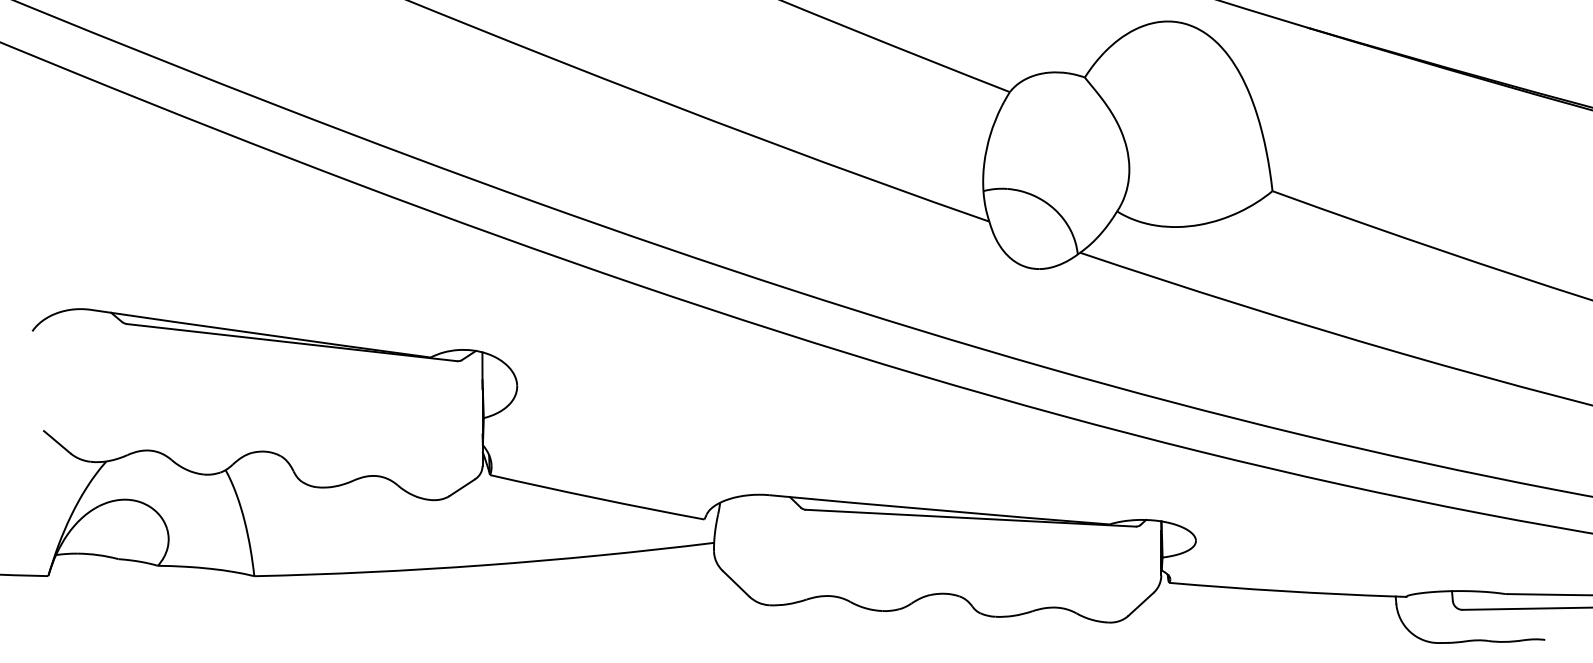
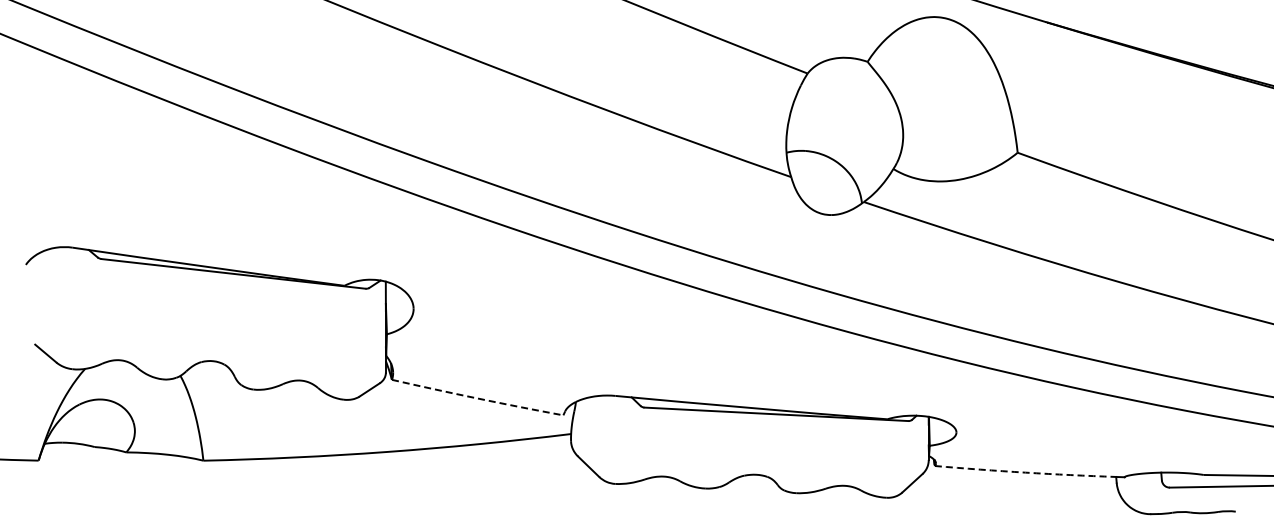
arc: (597, 498) -> (477, 398), solid -> dashed
arc: (1282, 590) -> (1025, 472), solid -> dashed

